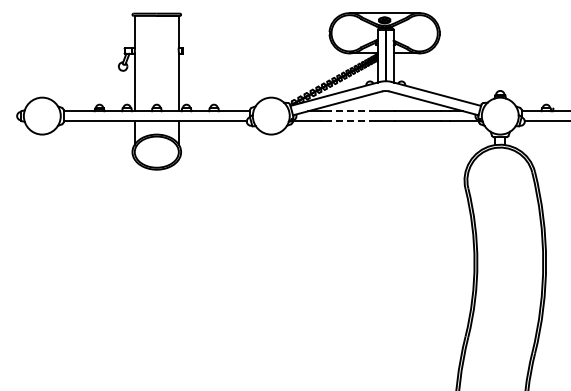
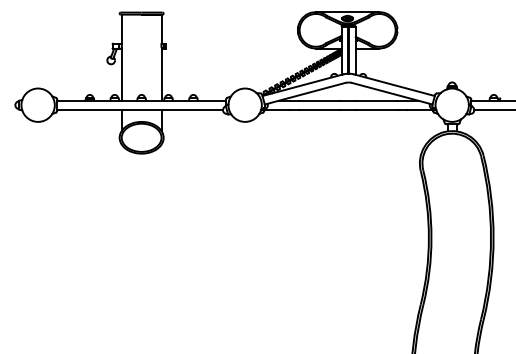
line: (353, 111) -> (319, 101), dashed -> solid
line: (353, 120) -> (319, 109), dashed -> solid

